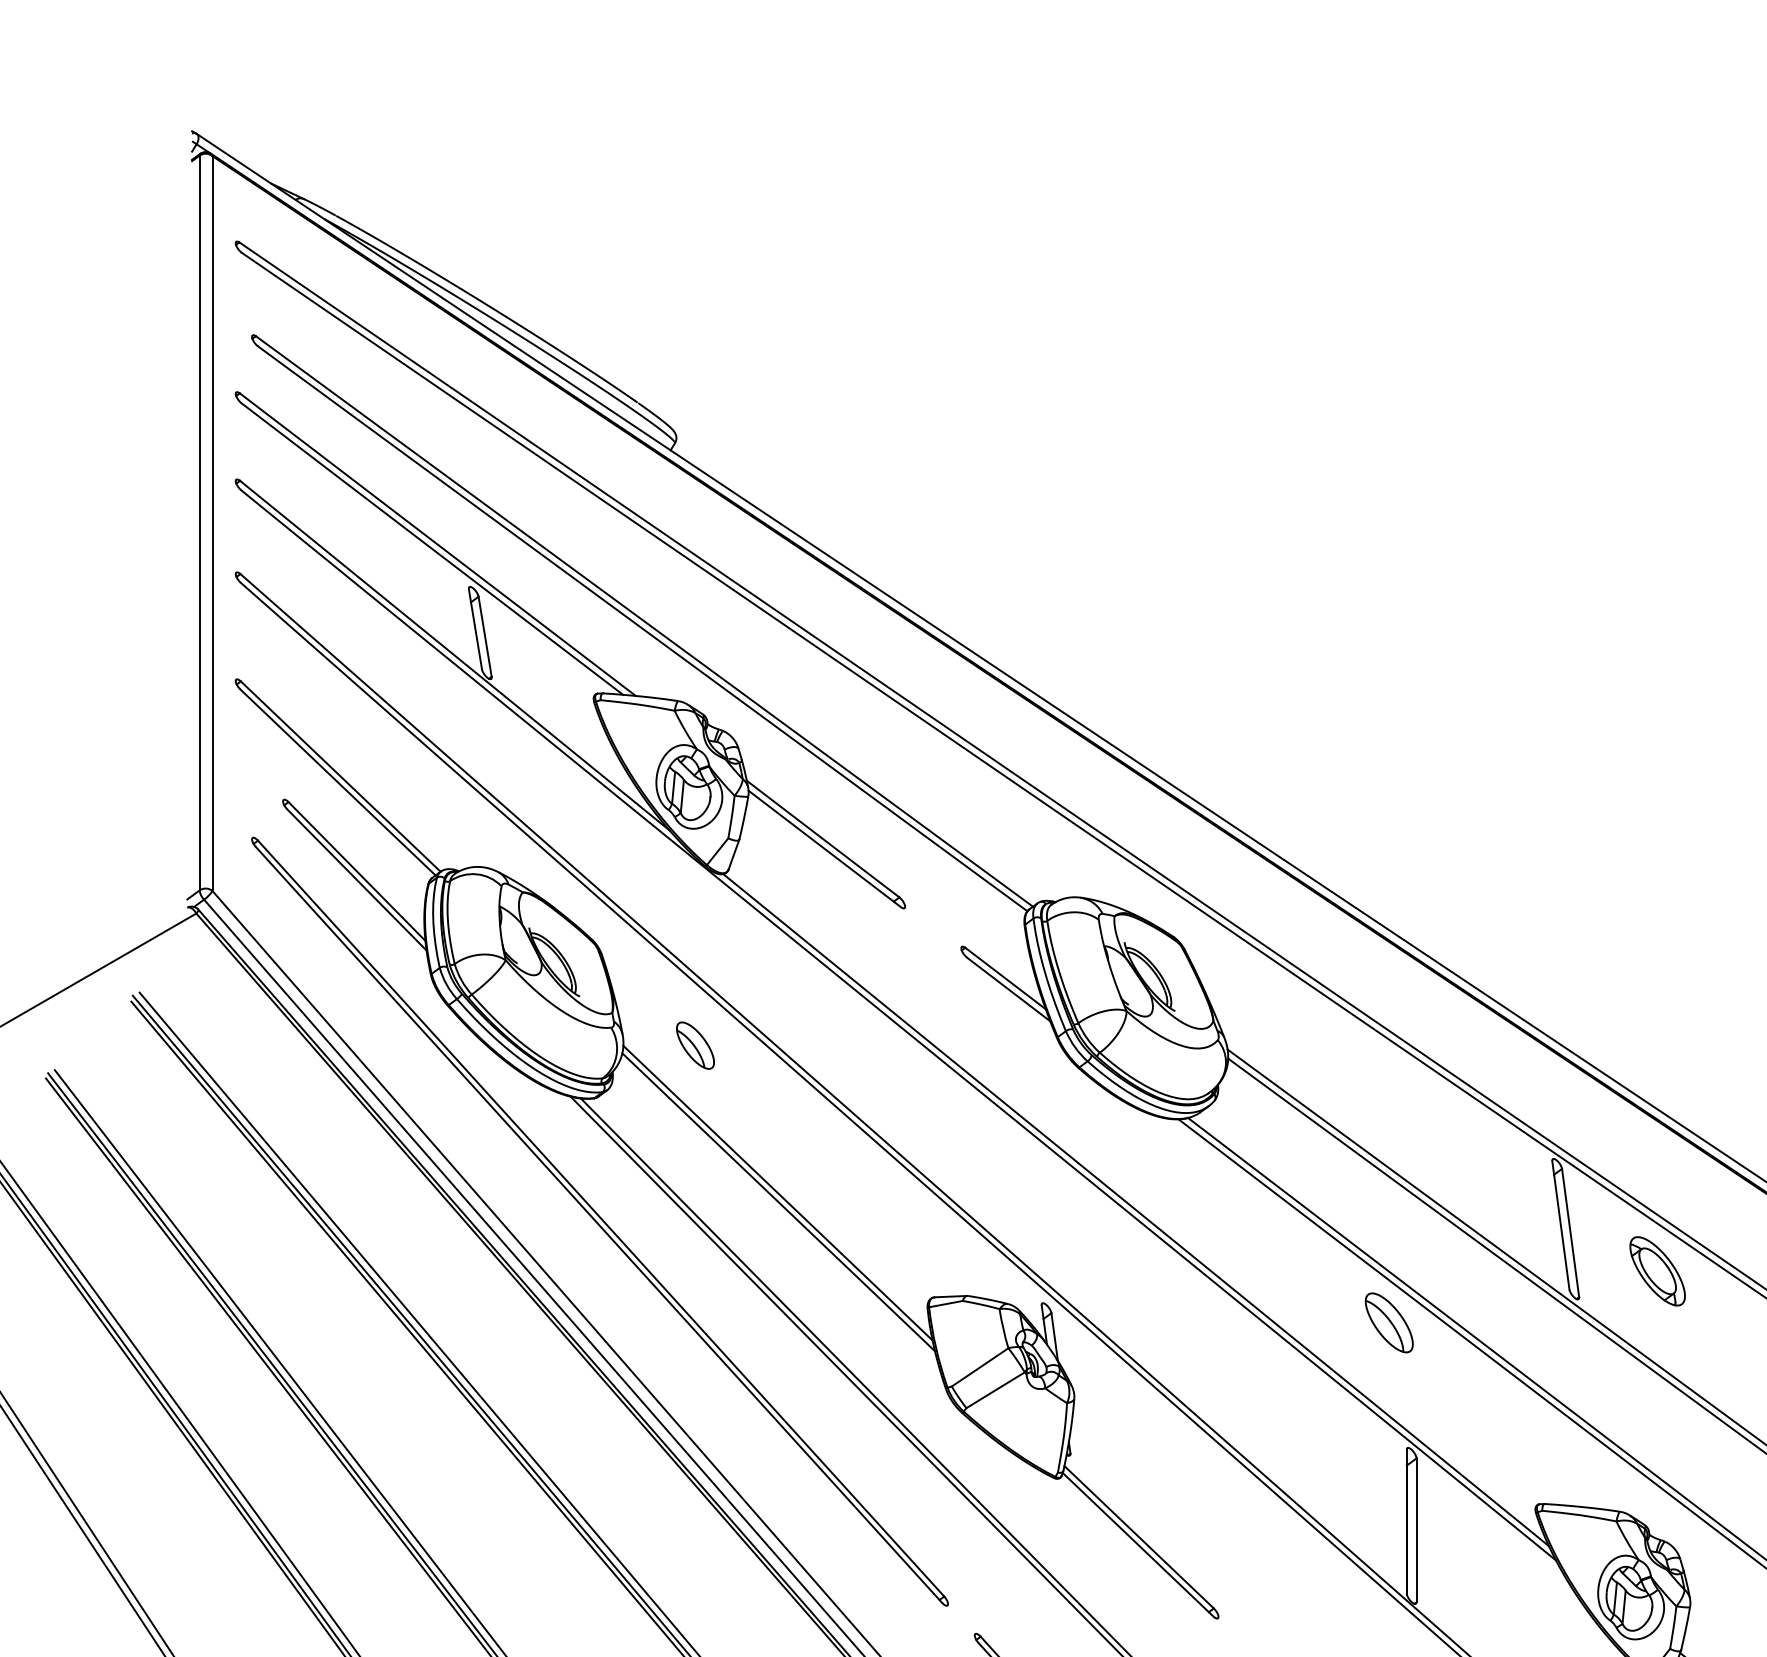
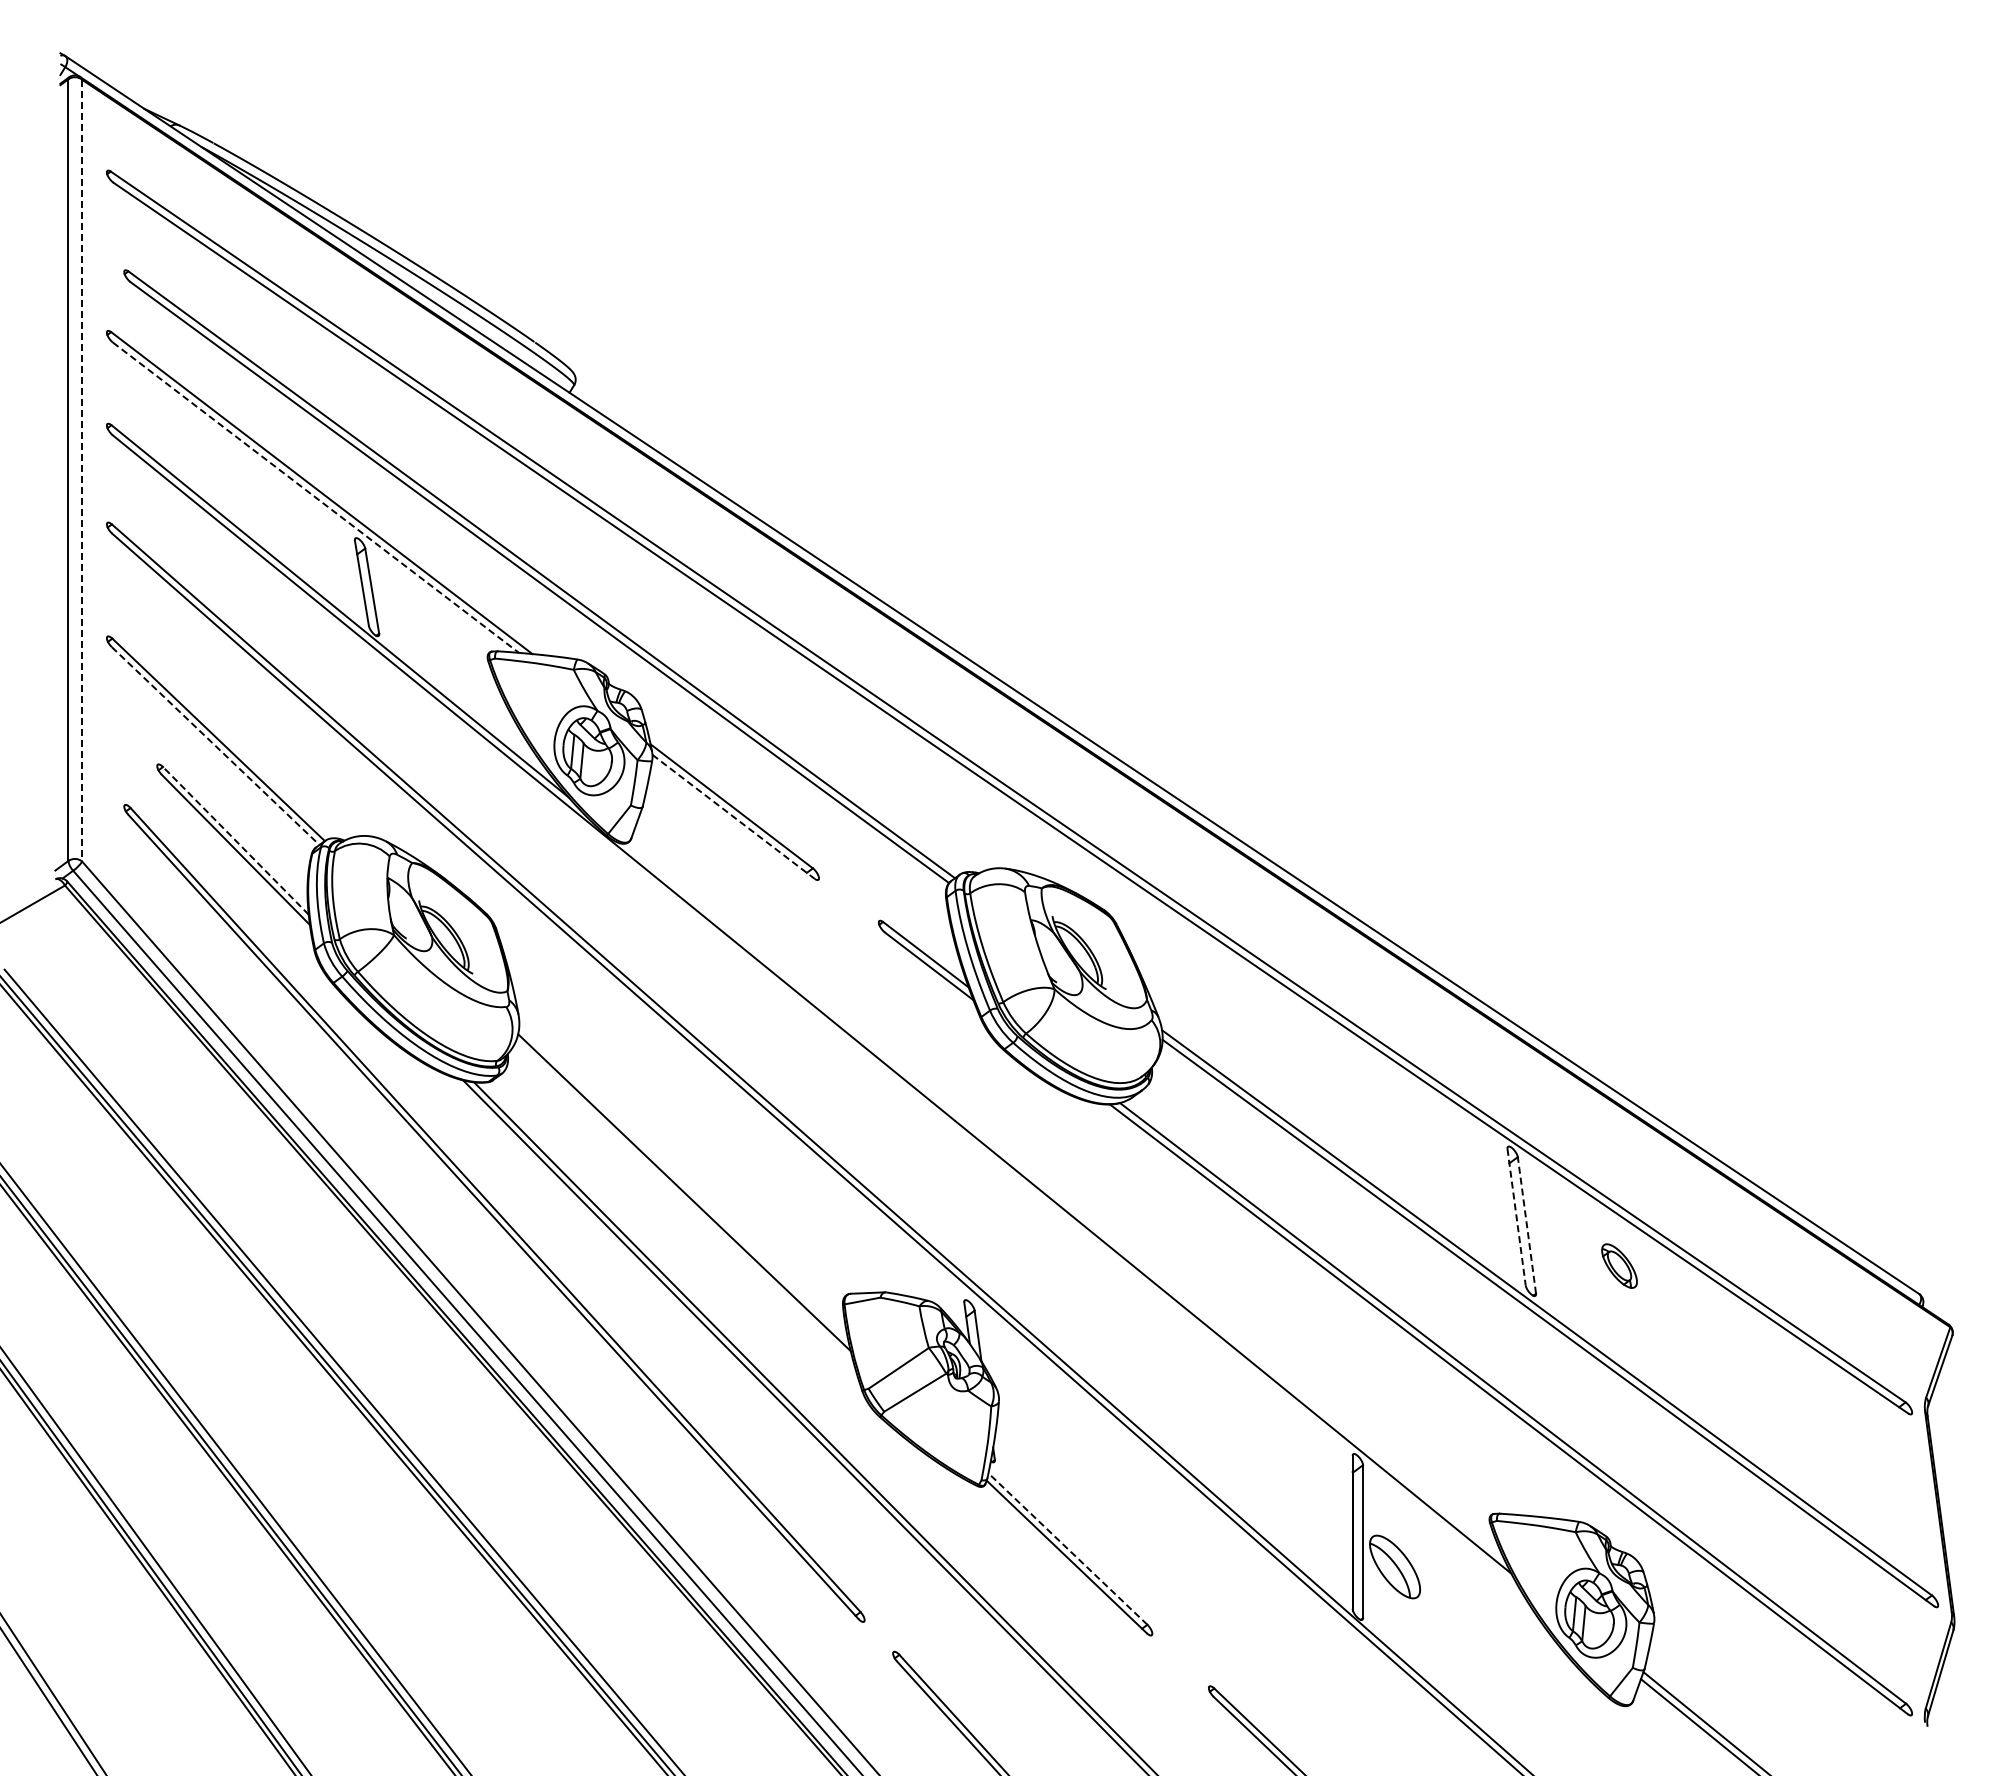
line: (212, 523) -> (82, 470), solid -> dashed
line: (431, 548) -> (315, 497), solid -> dashed
line: (338, 782) -> (216, 746), solid -> dashed
line: (824, 849) -> (733, 817), solid -> dashed
line: (356, 871) -> (235, 840), solid -> dashed
part: (695, 1045) -> (595, 1025), removed
line: (777, 1192) -> (683, 1182), removed
line: (1135, 1209) -> (1064, 1200), removed
line: (1560, 1225) -> (1516, 1217), solid -> dashed
line: (1570, 1233) -> (1526, 1225), solid -> dashed
part: (1657, 1270) -> (1619, 1265), size x0.6
part: (1388, 1322) -> (1394, 1566), moved
line: (1138, 1537) -> (1067, 1549), solid -> dashed

